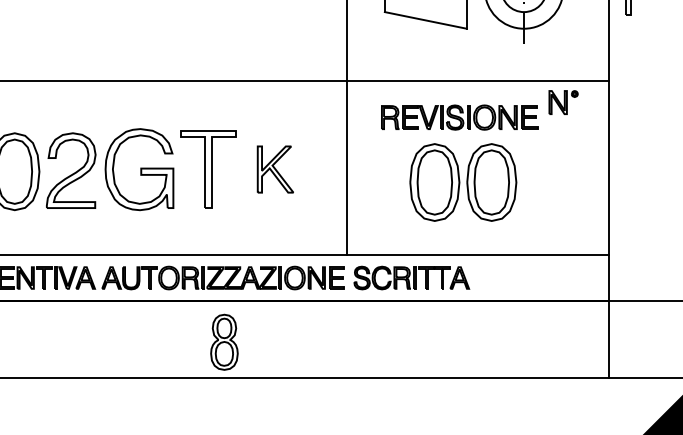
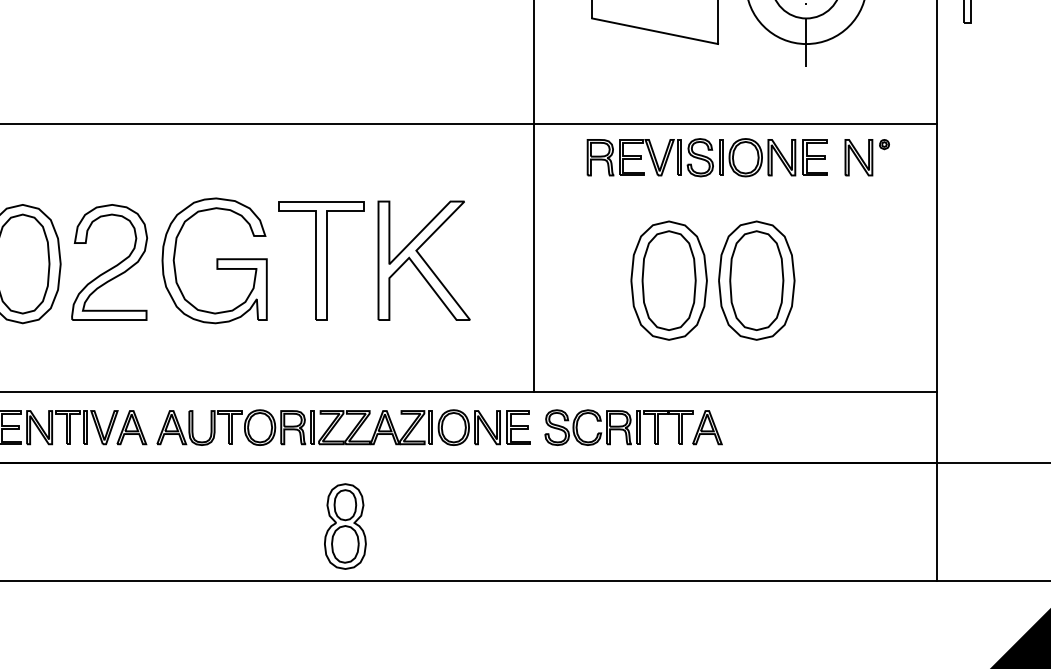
part: (459, 117) -> (707, 157), moved
part: (275, 169) -> (423, 260), size x1.67

